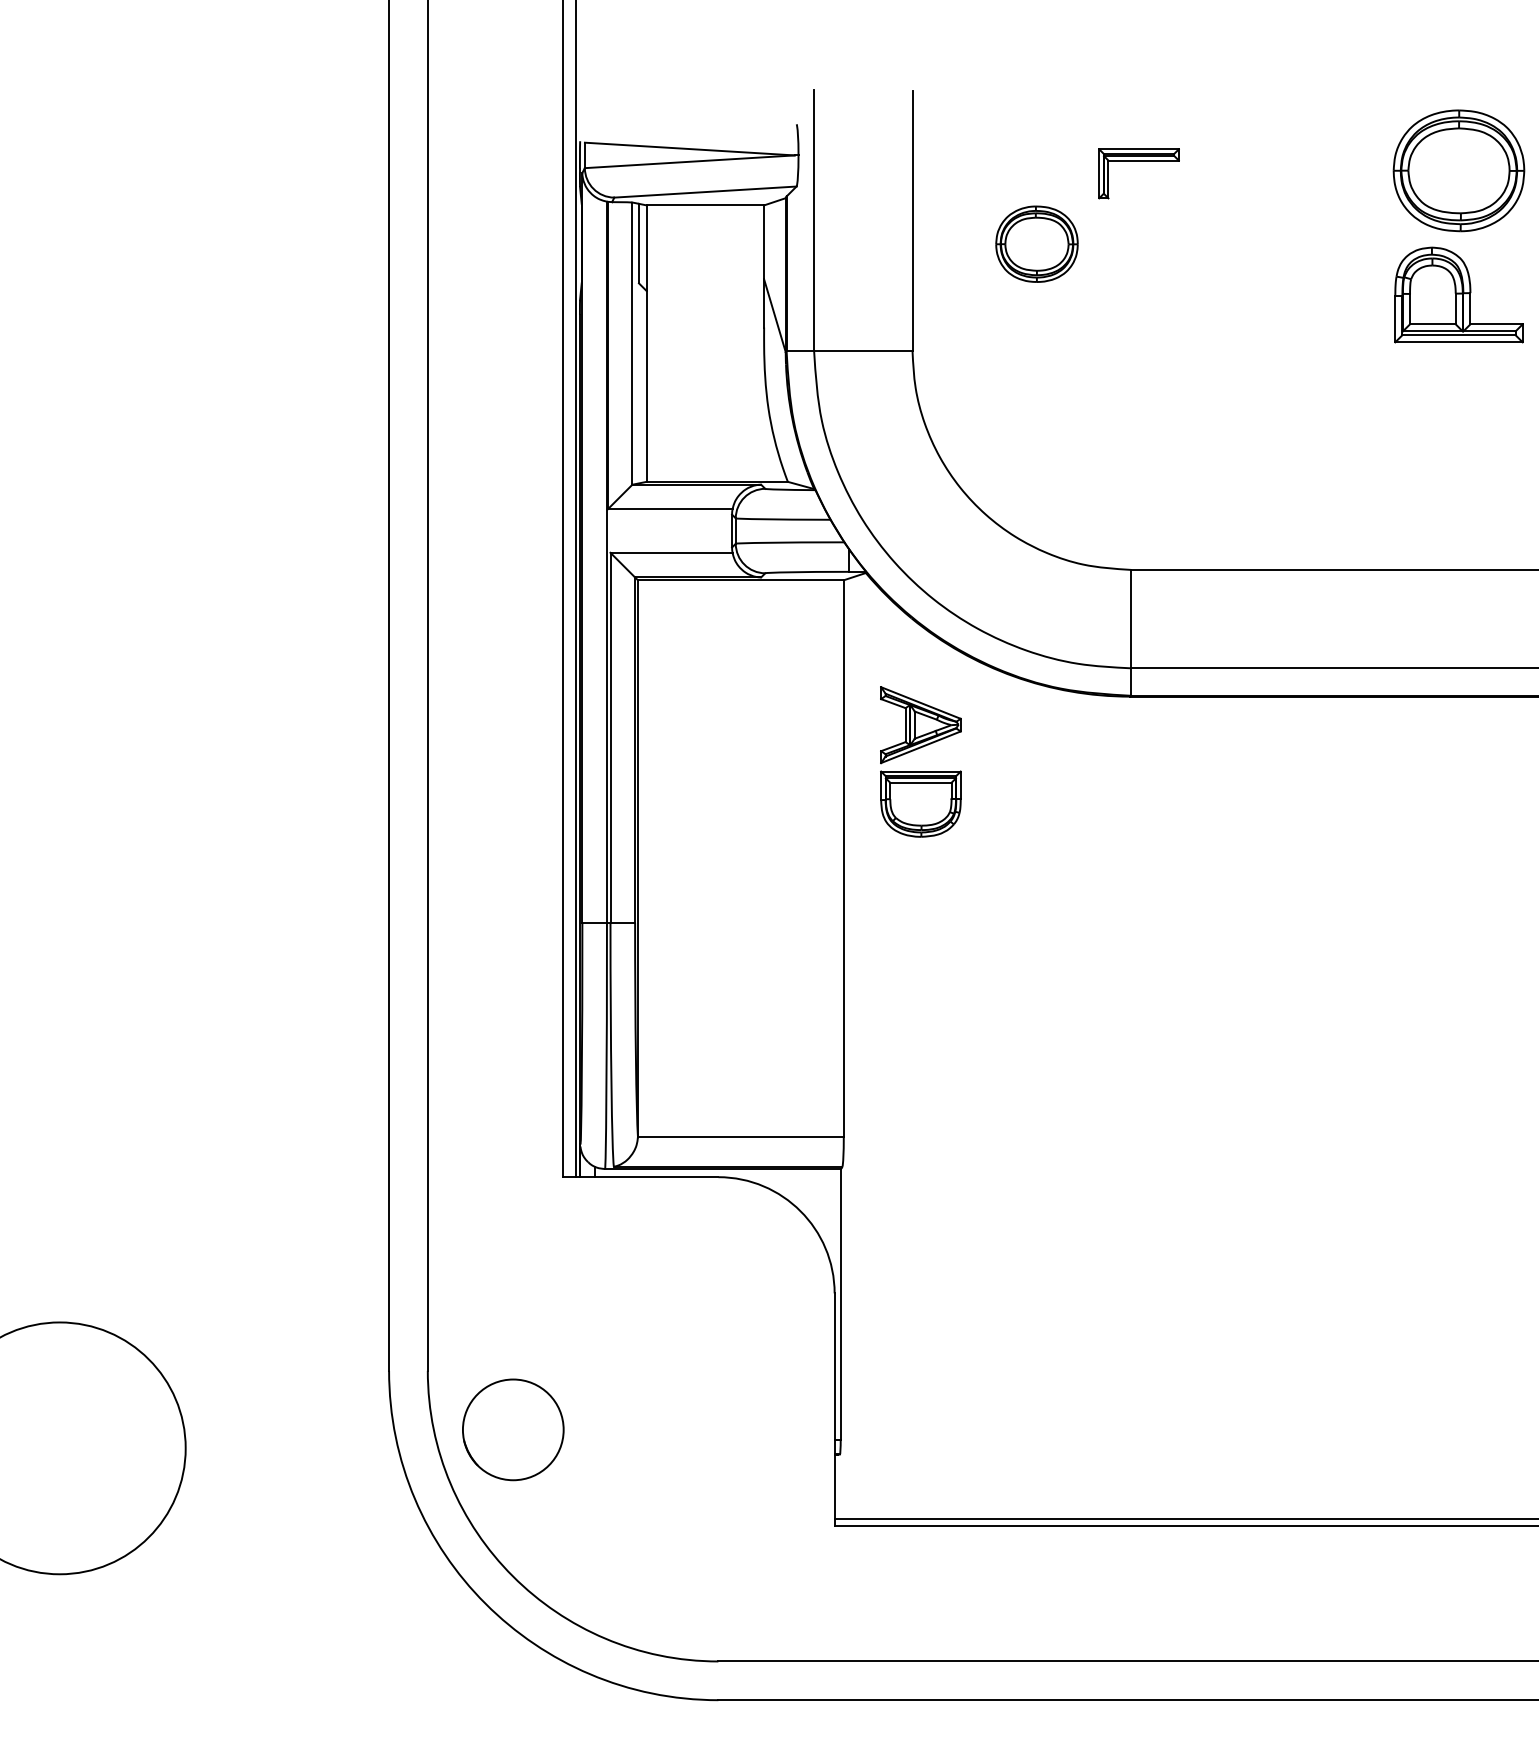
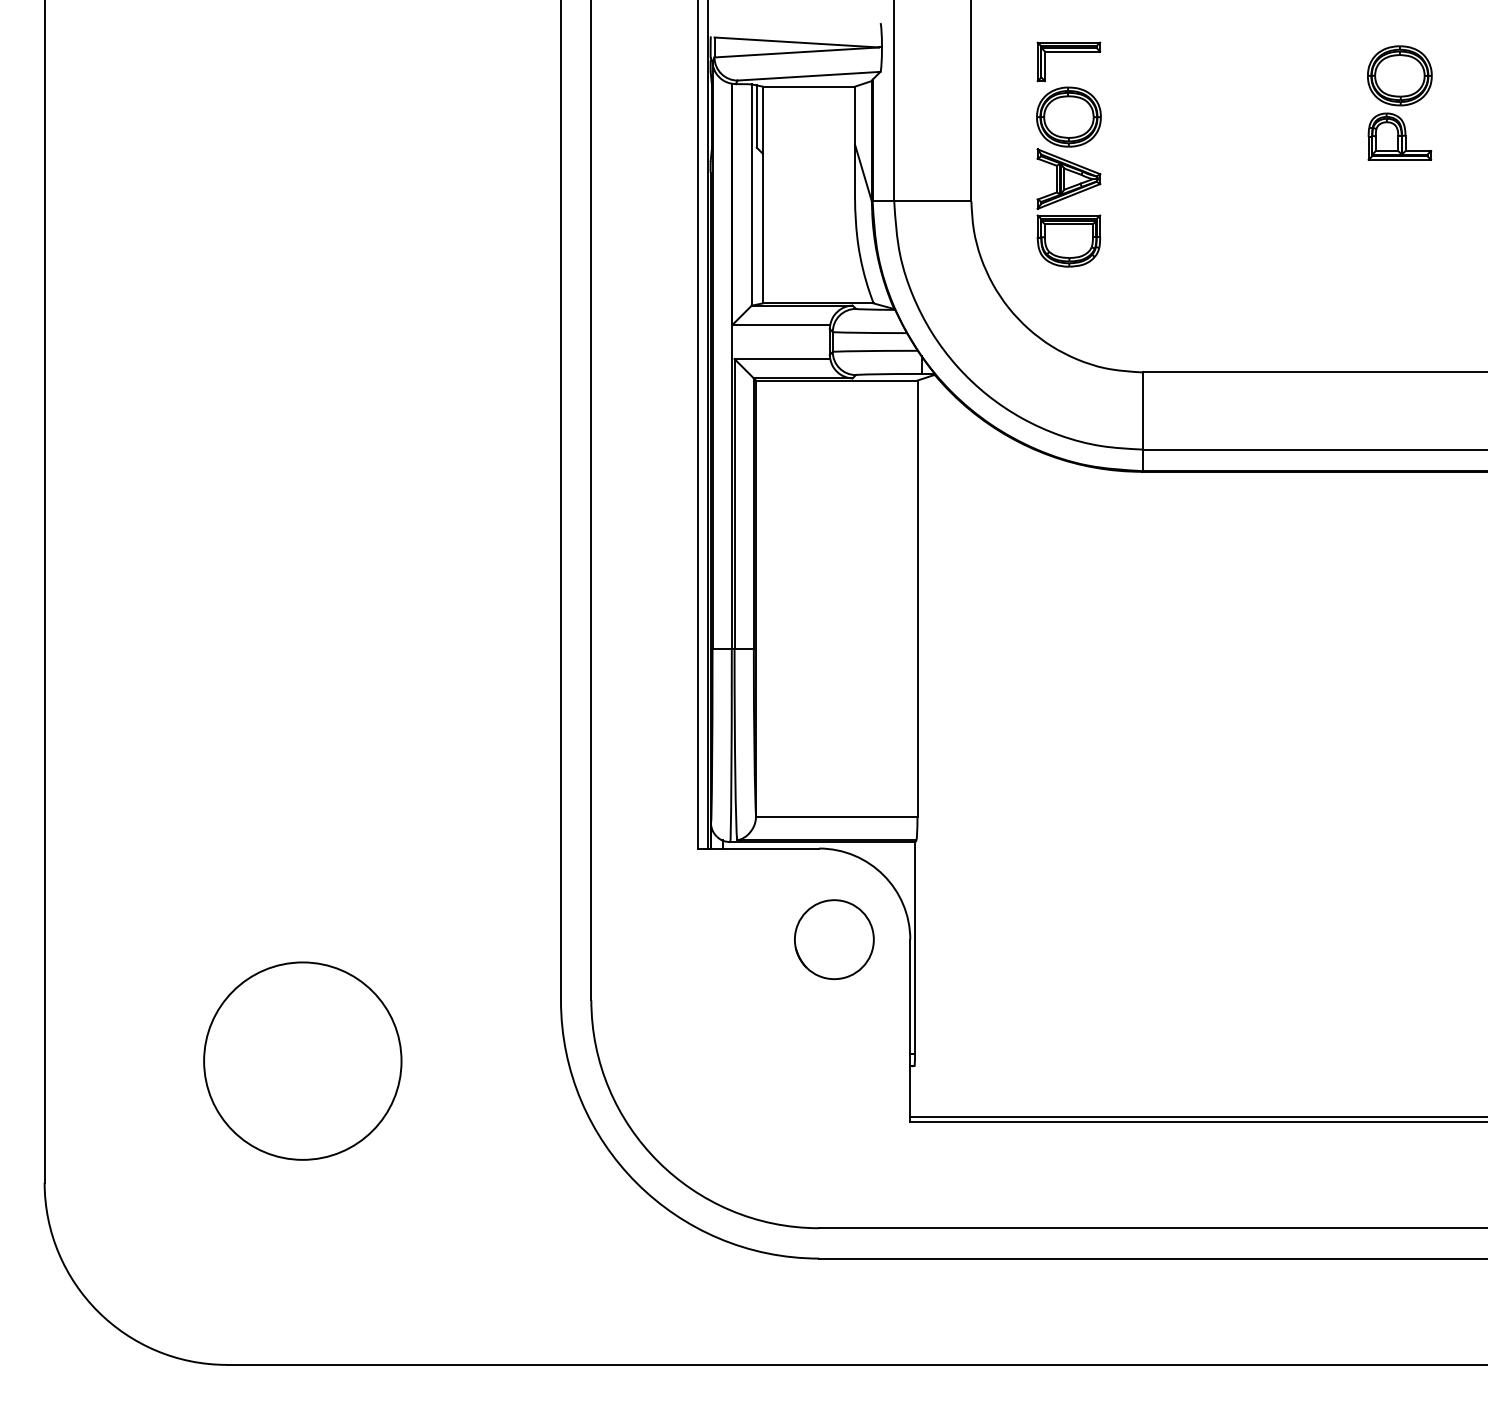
part: (1138, 161) -> (1068, 52), moved
part: (1458, 225) -> (1399, 102), size x0.62
part: (920, 771) -> (1068, 215), moved
circle: (513, 1429) -> (834, 939), moved

